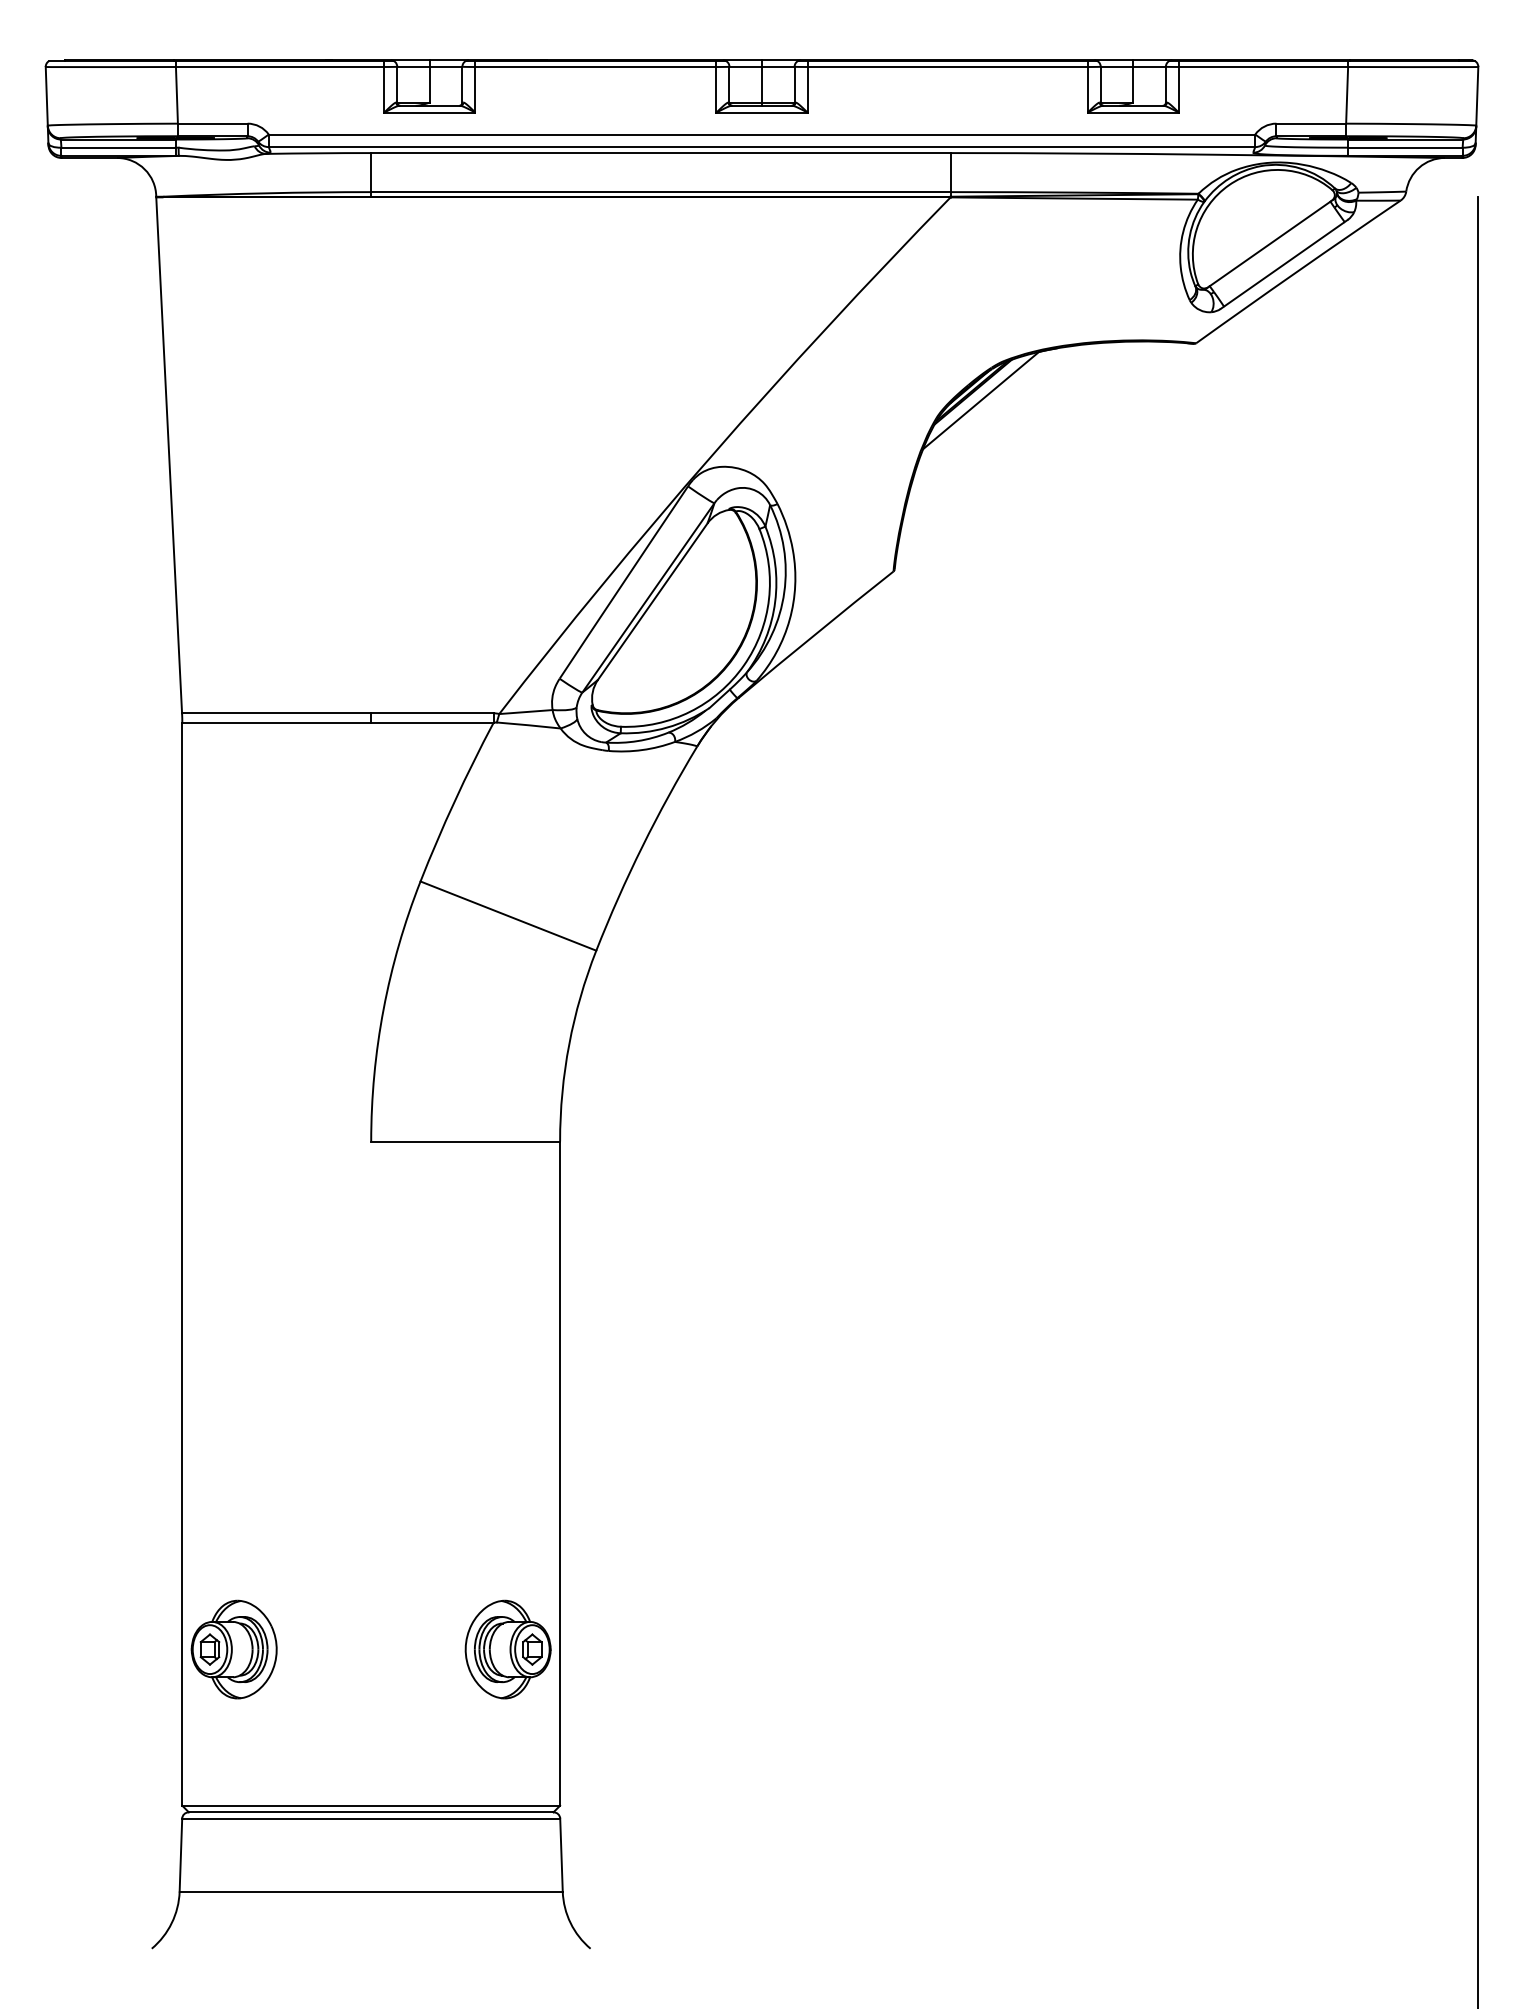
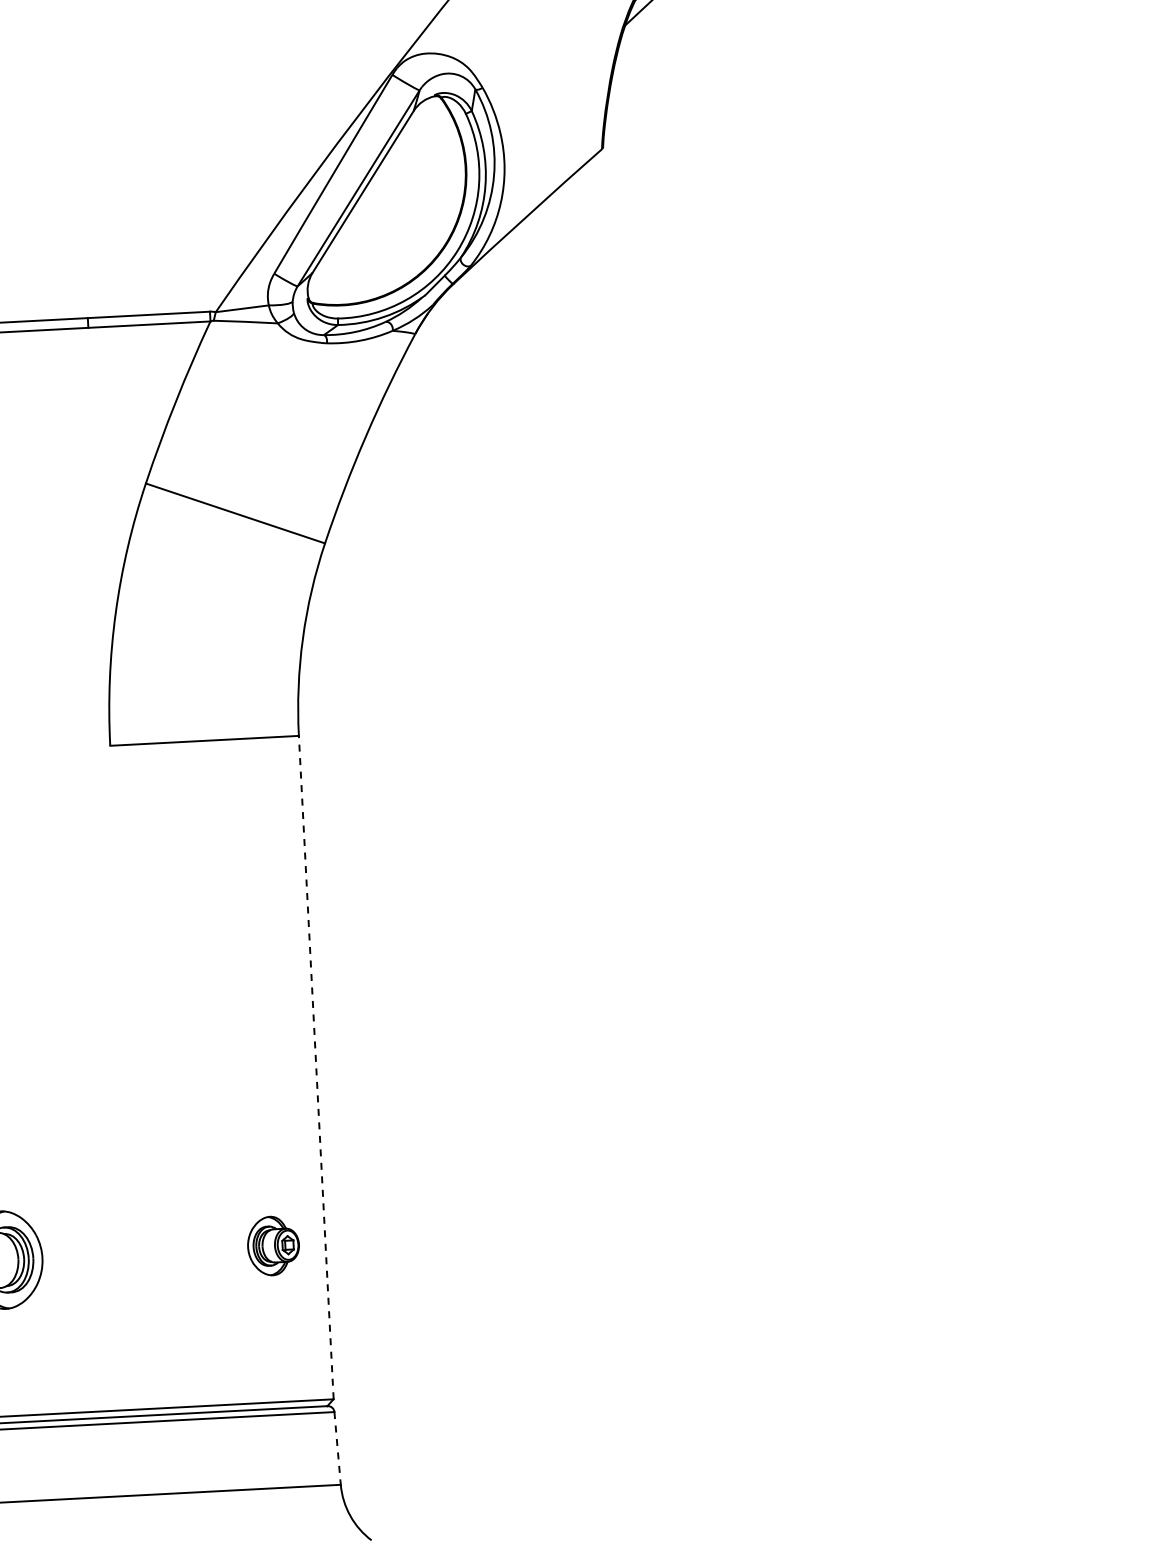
line: (560, 1473) -> (316, 1067), solid -> dashed
part: (507, 1649) -> (272, 1245), size x0.6
line: (561, 1855) -> (337, 1448), solid -> dashed

